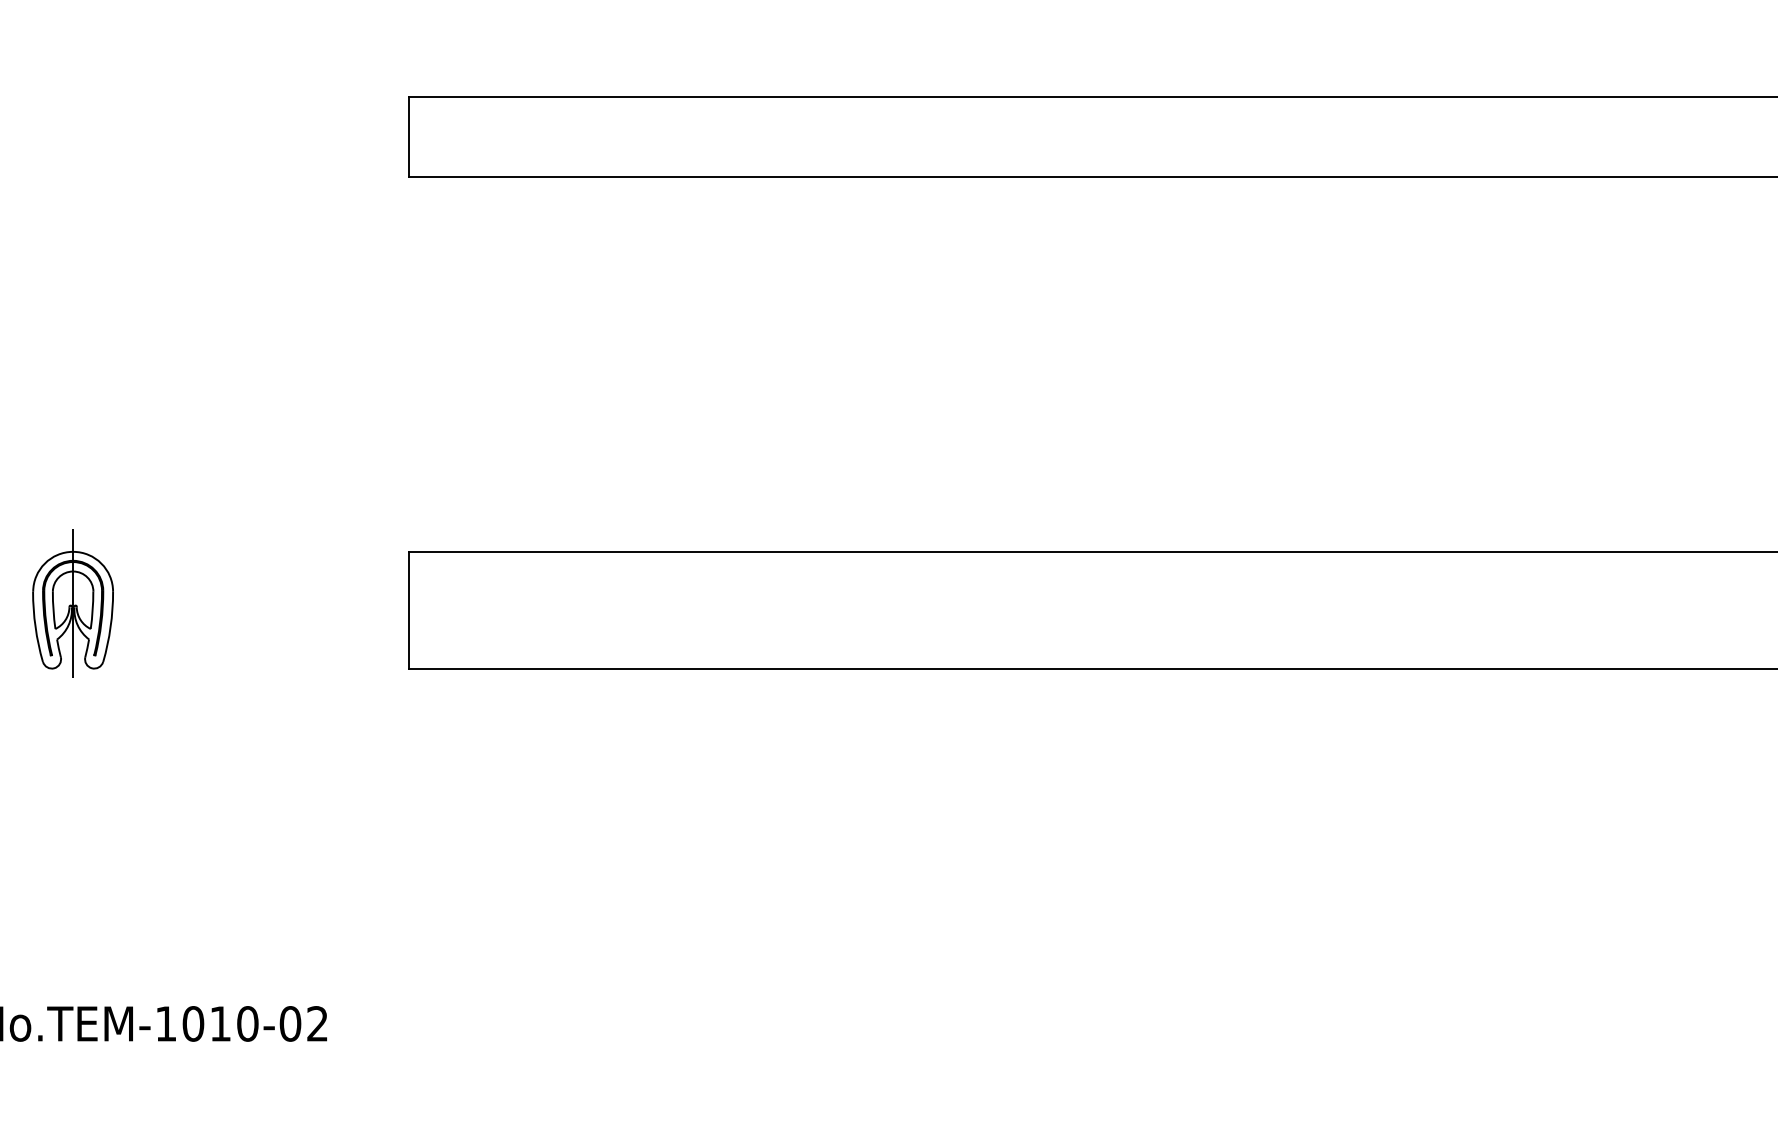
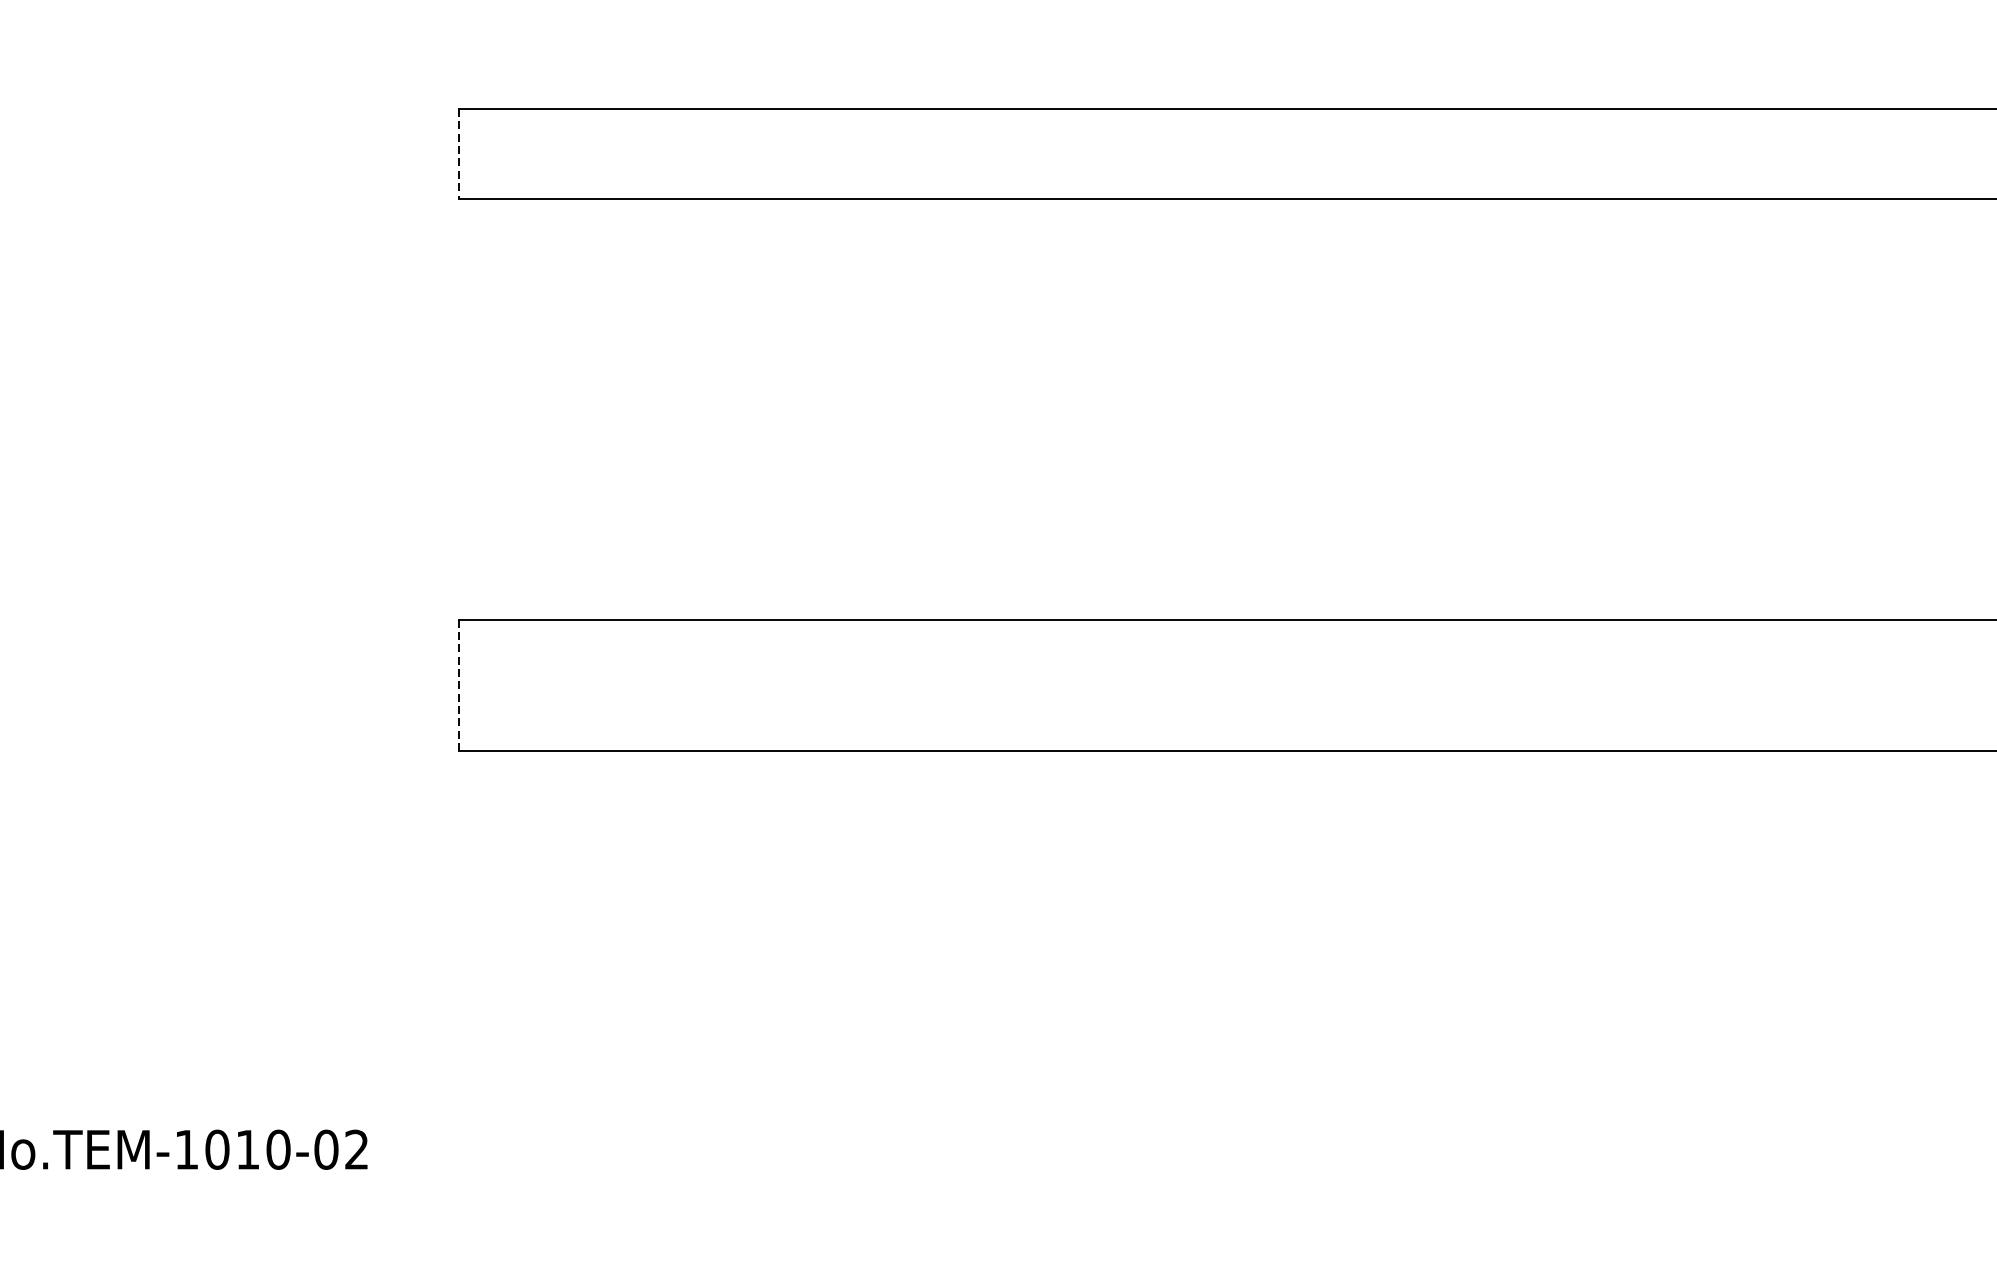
line: (408, 137) -> (458, 154), solid -> dashed
part: (72, 603) -> (81, 677), removed
line: (408, 610) -> (458, 685), solid -> dashed

